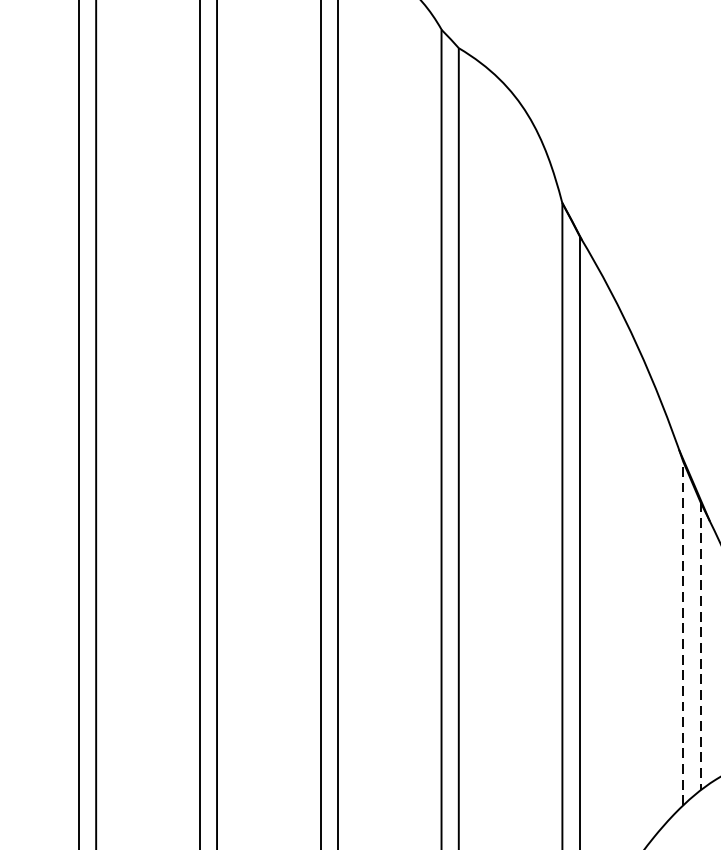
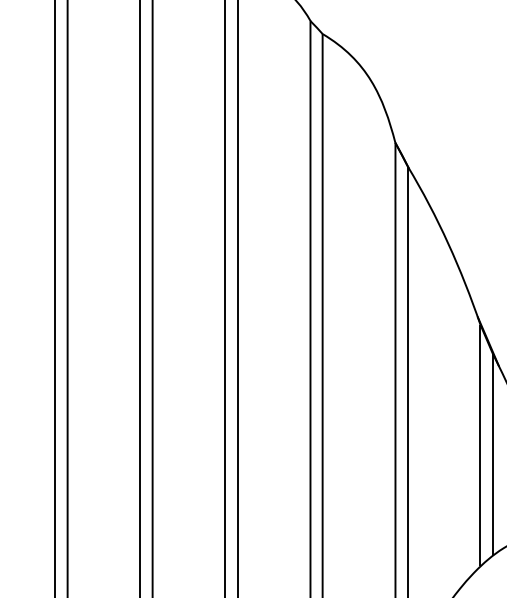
line: (683, 633) -> (480, 445), dashed -> solid
line: (700, 647) -> (492, 455), dashed -> solid

